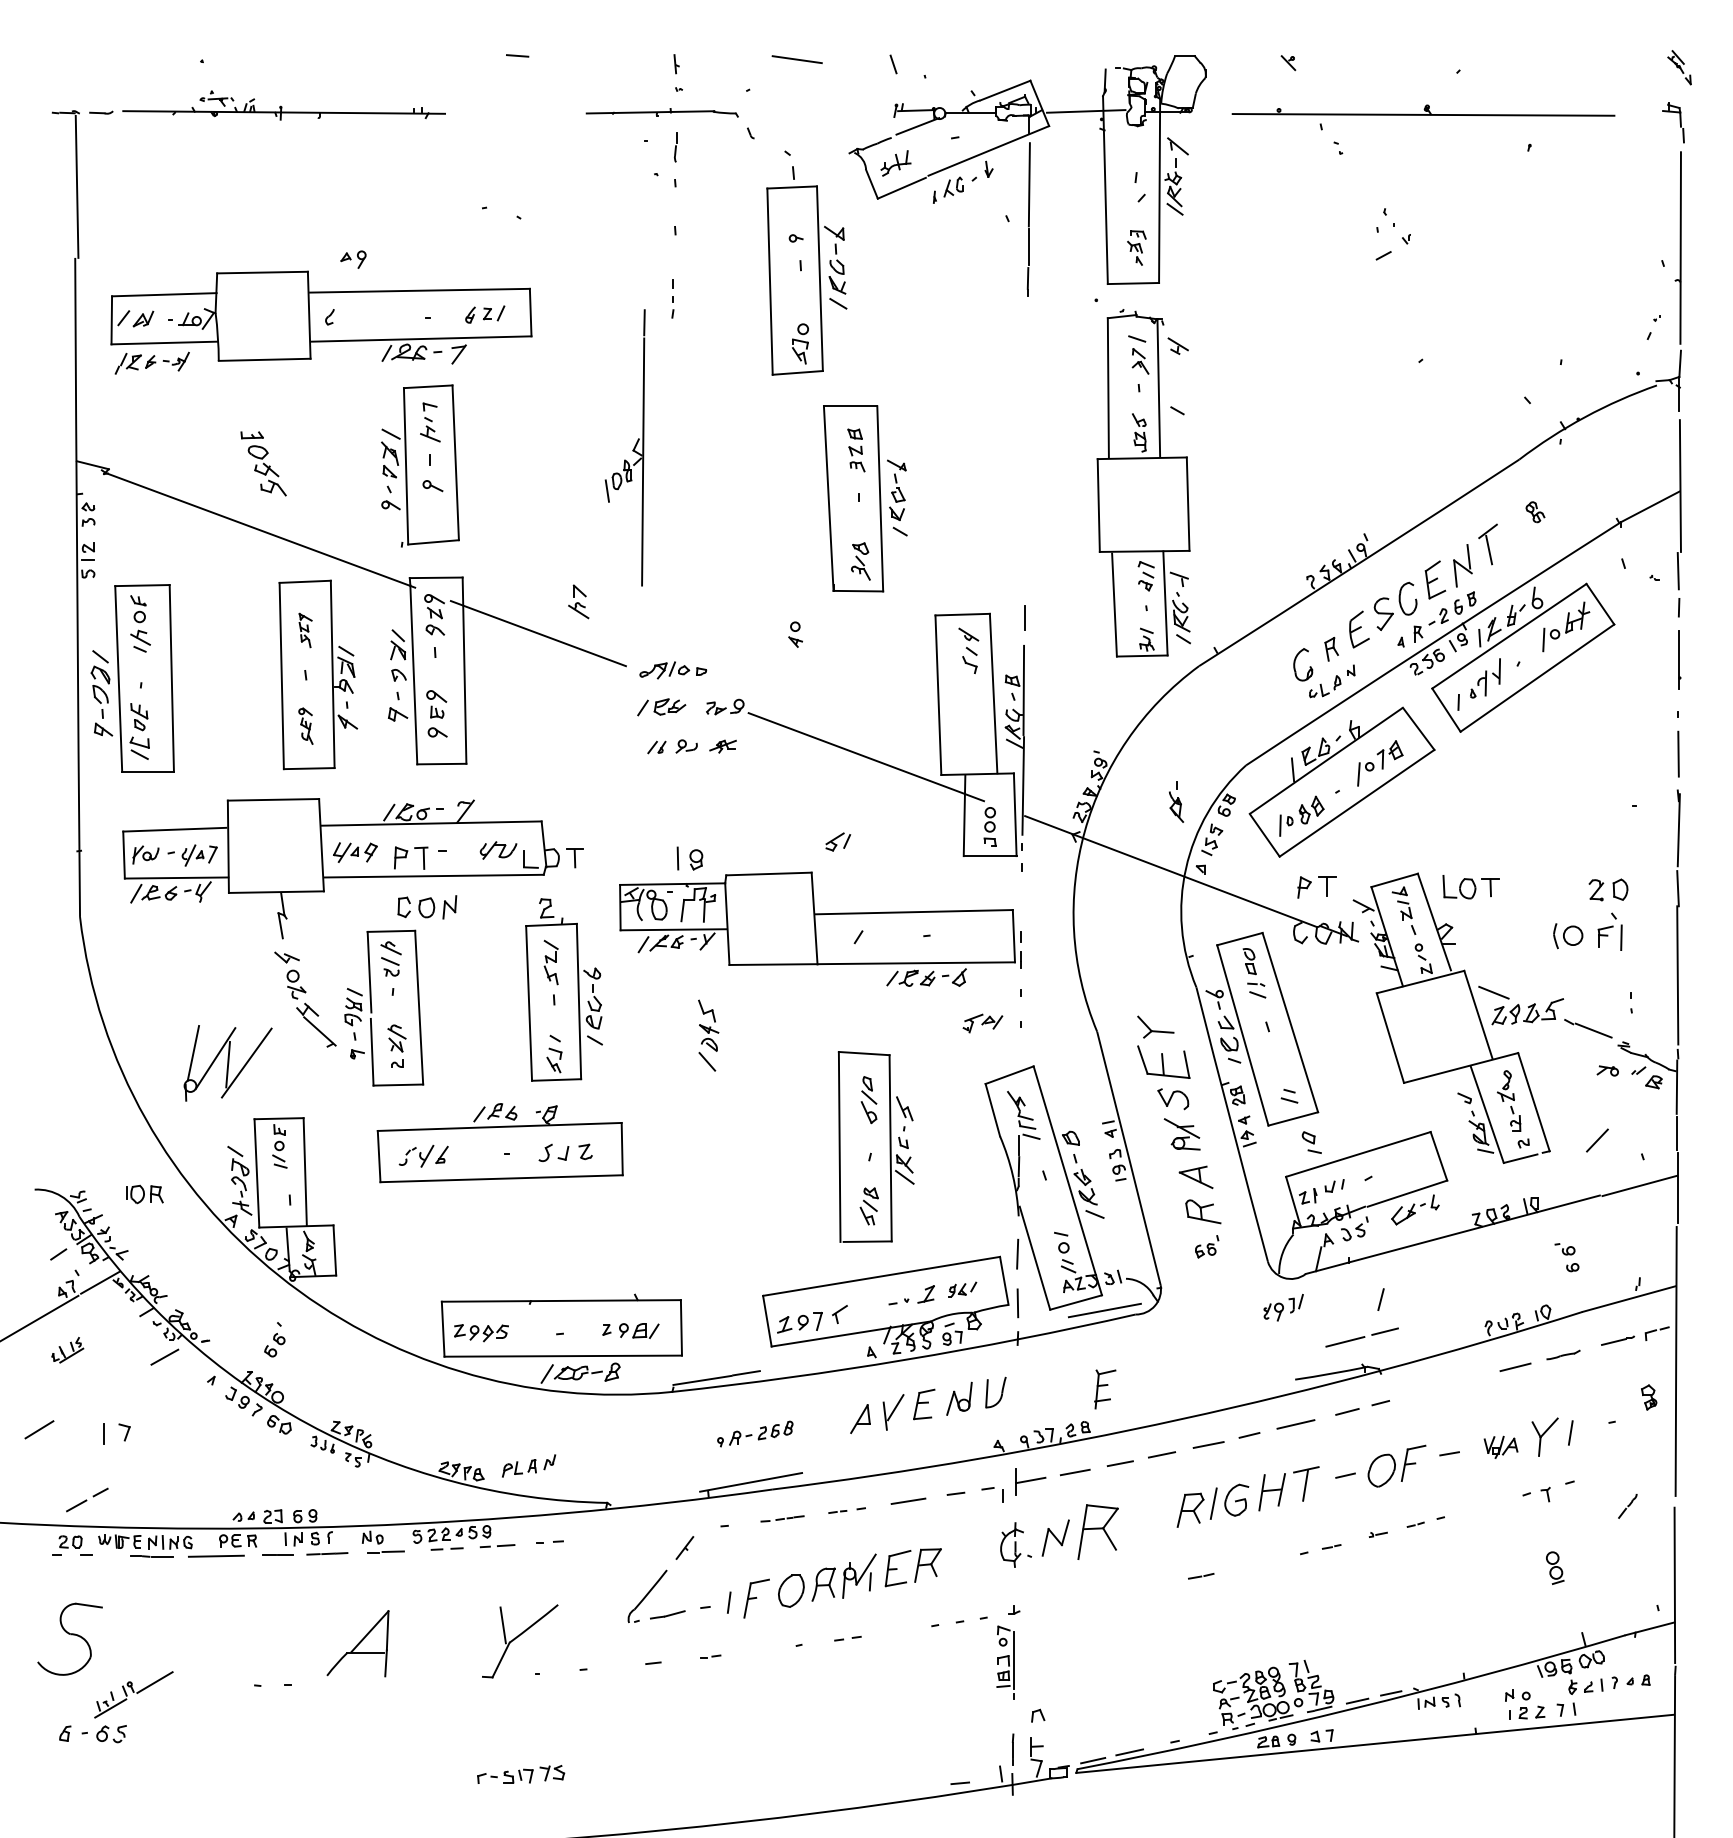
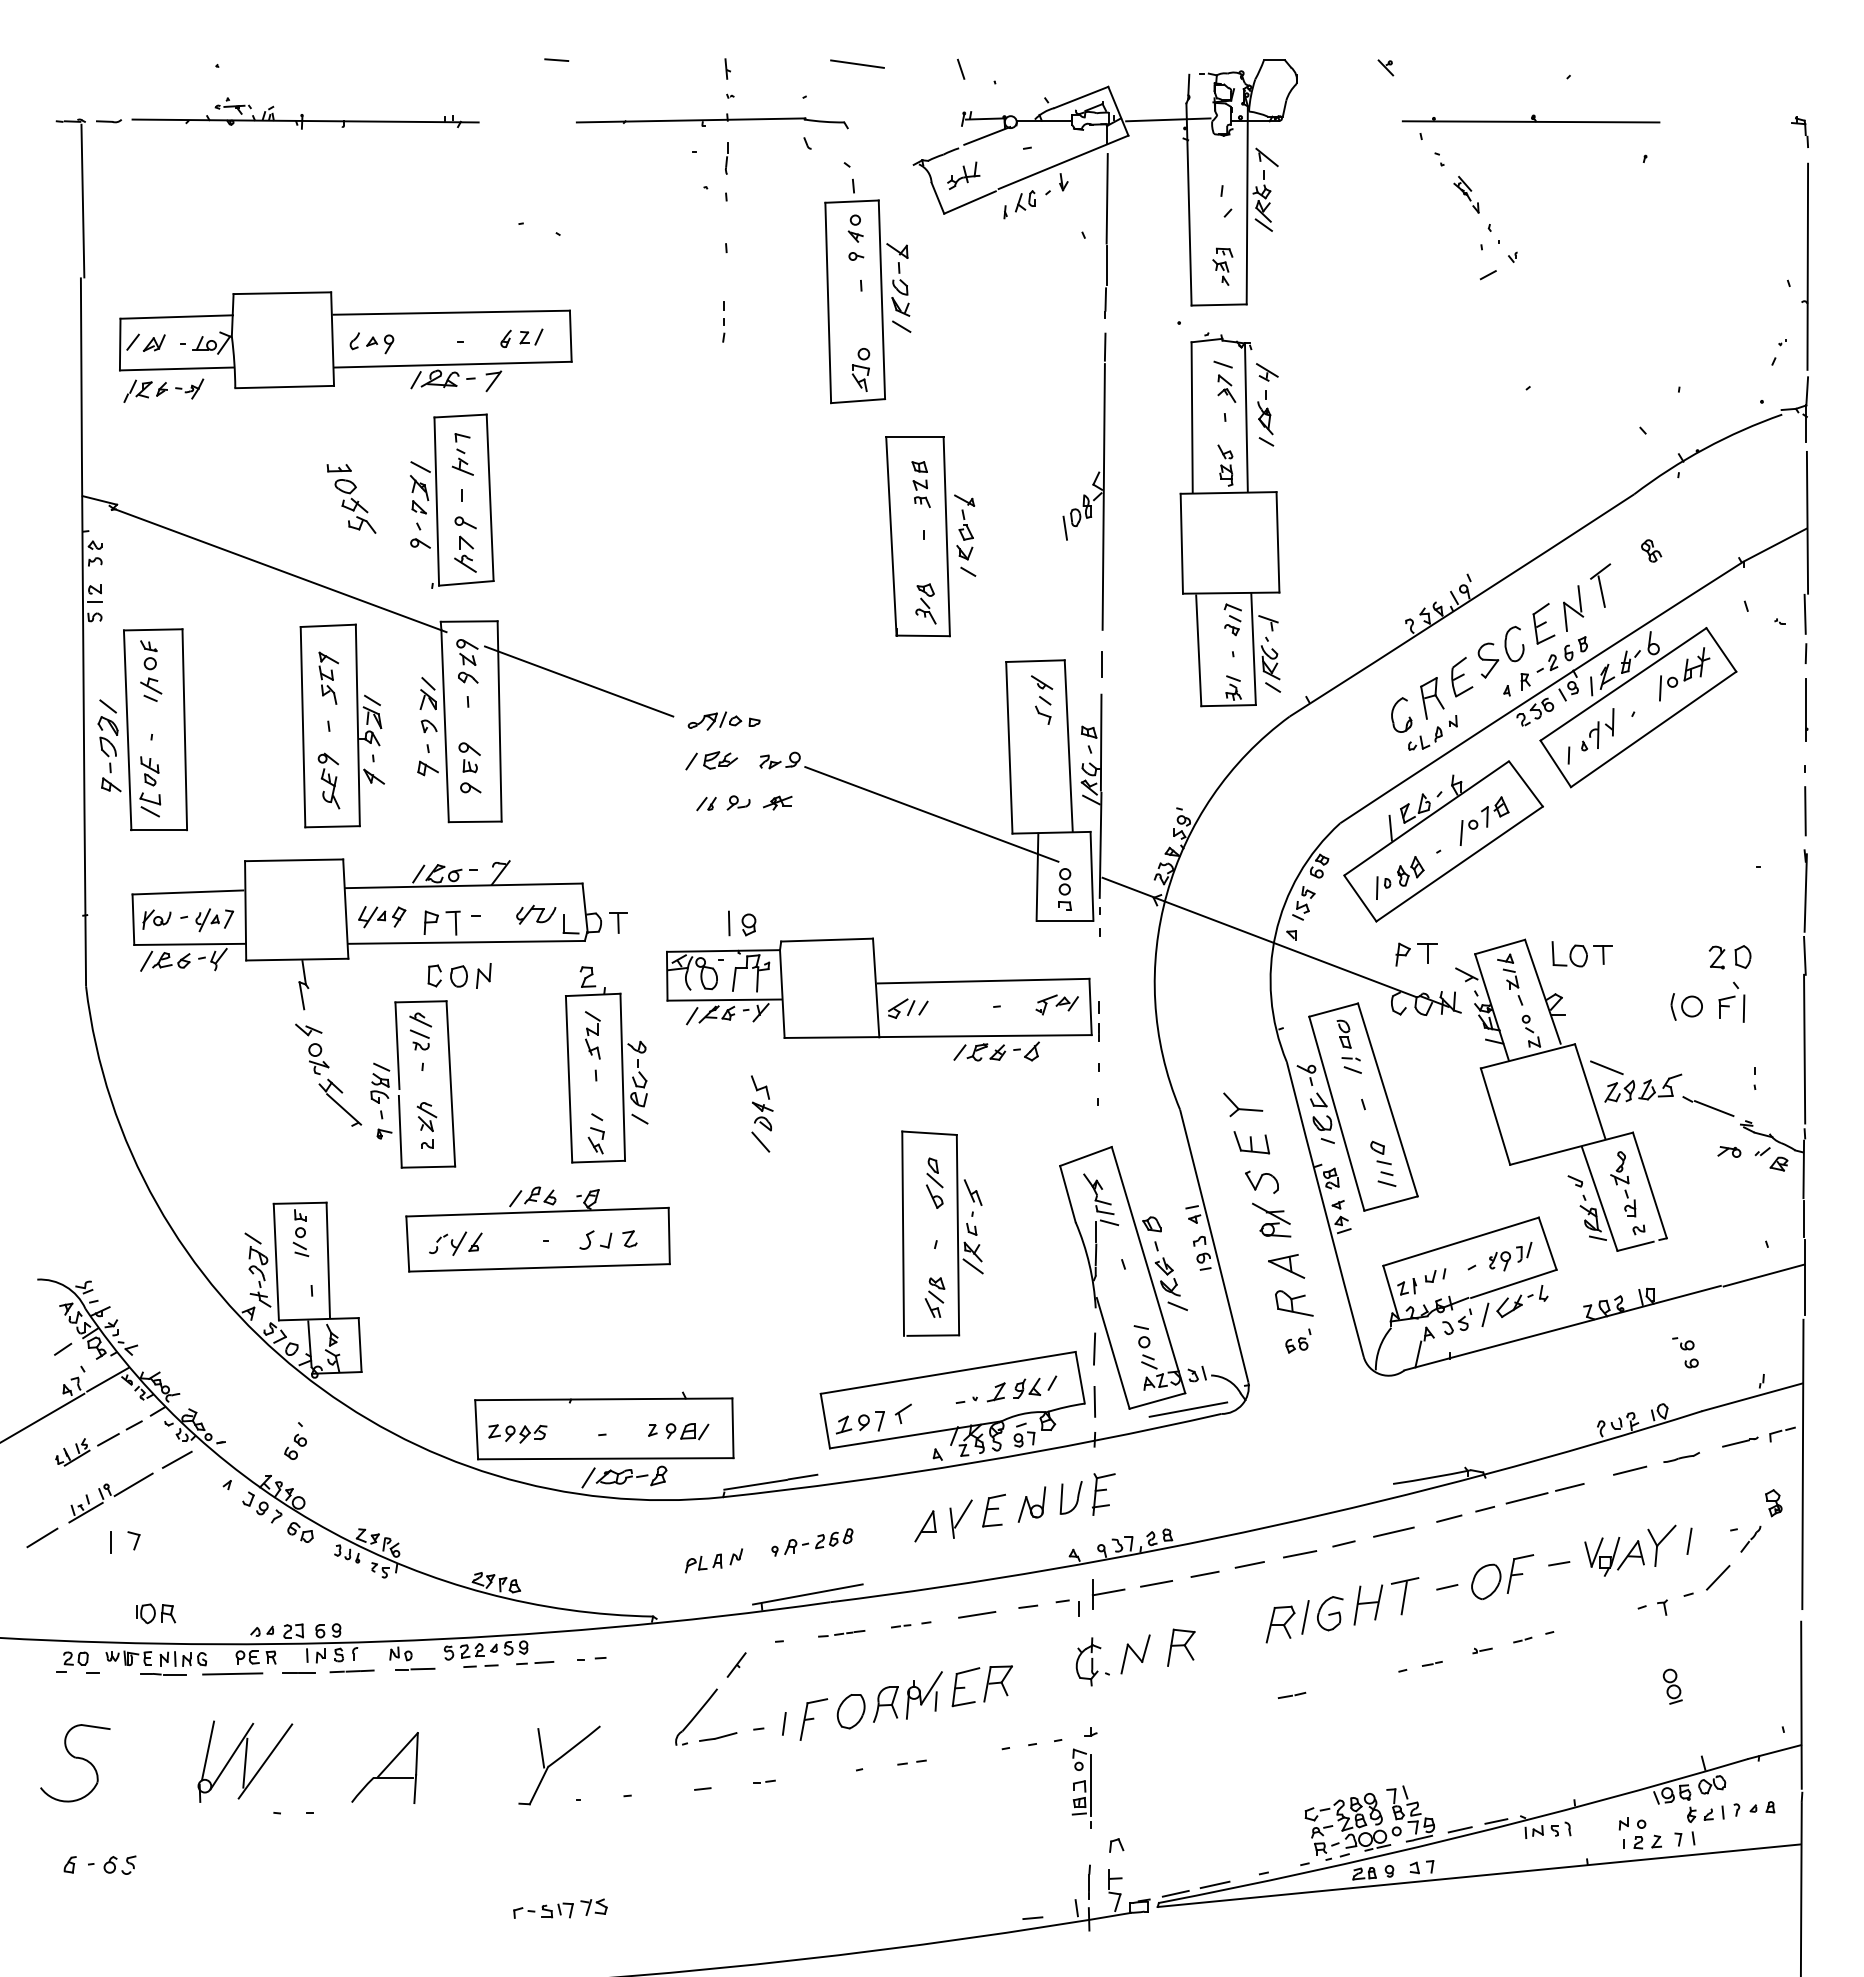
part: (1679, 67) -> (1466, 194), moved
part: (1422, 110) -> (1530, 118), size x0.62
part: (662, 112) -> (712, 121), size x1.67
part: (1673, 122) -> (1799, 131), size x0.71
part: (353, 259) -> (380, 344), moved
part: (632, 449) -> (1092, 483), moved
part: (263, 463) -> (351, 498), moved
part: (578, 601) -> (465, 553), moved
part: (305, 629) -> (328, 677), size x1.43
part: (795, 634) -> (855, 228), moved
part: (1331, 649) -> (1432, 698), size x1.67
part: (305, 725) -> (328, 780), size x1.43
part: (1176, 801) -> (1265, 412), moved
part: (838, 841) -> (901, 1008), moved
part: (982, 1023) -> (1056, 1004), moved
part: (1163, 1062) -> (1251, 1142), size x0.62
part: (228, 1063) -> (245, 1761), moved
line: (1597, 1140) -> (1718, 1577), moved
part: (1311, 1142) -> (1380, 1152), moved
part: (145, 1194) -> (156, 1613), moved
part: (962, 1289) -> (1035, 1386), size x1.43
line: (1381, 1299) -> (1485, 1314), moved
part: (1283, 1307) -> (1510, 1256), moved
line: (1361, 1337) -> (1544, 1493), moved
part: (1104, 1389) -> (1103, 1494), moved
part: (1501, 1447) -> (1614, 1556), size x1.67
part: (528, 1465) -> (713, 1560), moved
line: (86, 1500) -> (119, 1433), moved
line: (1627, 1505) -> (1750, 1538), moved
part: (1098, 1531) -> (1181, 1647), size x0.62
part: (133, 1694) -> (110, 1497), moved

